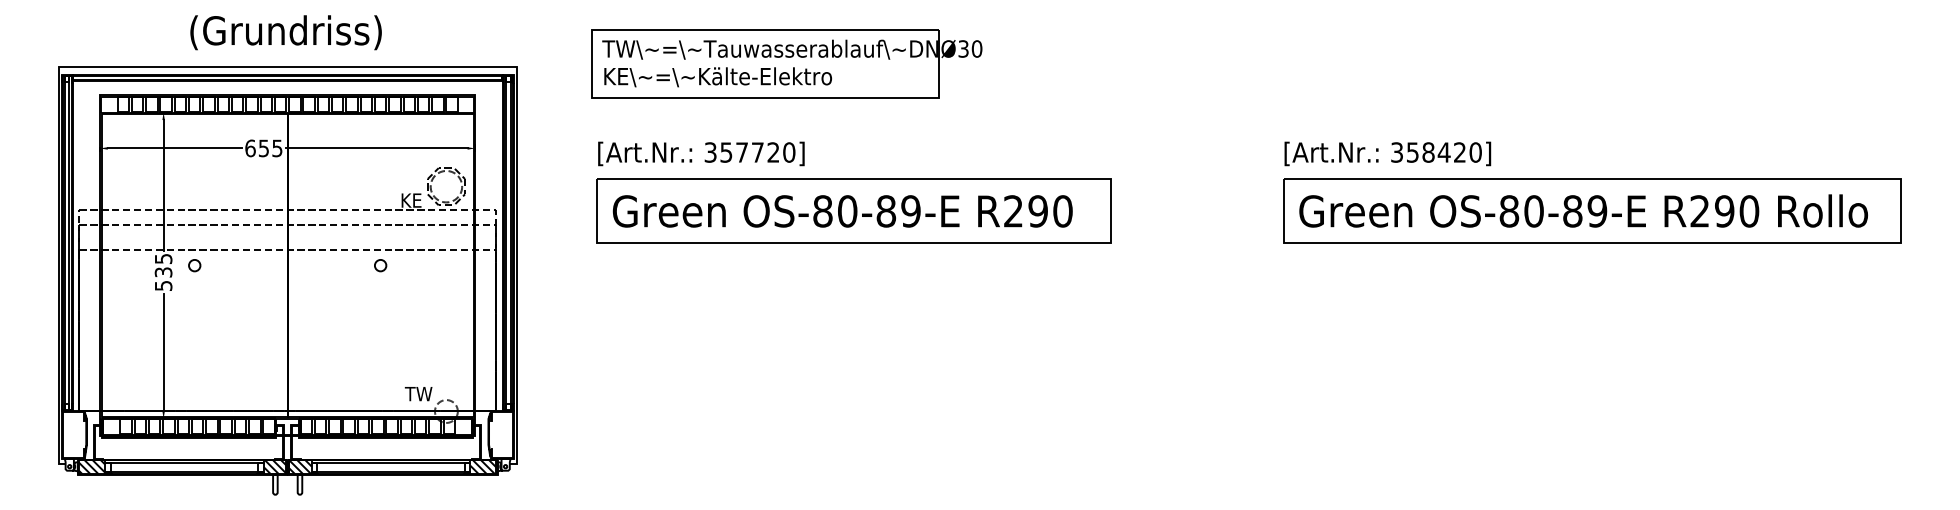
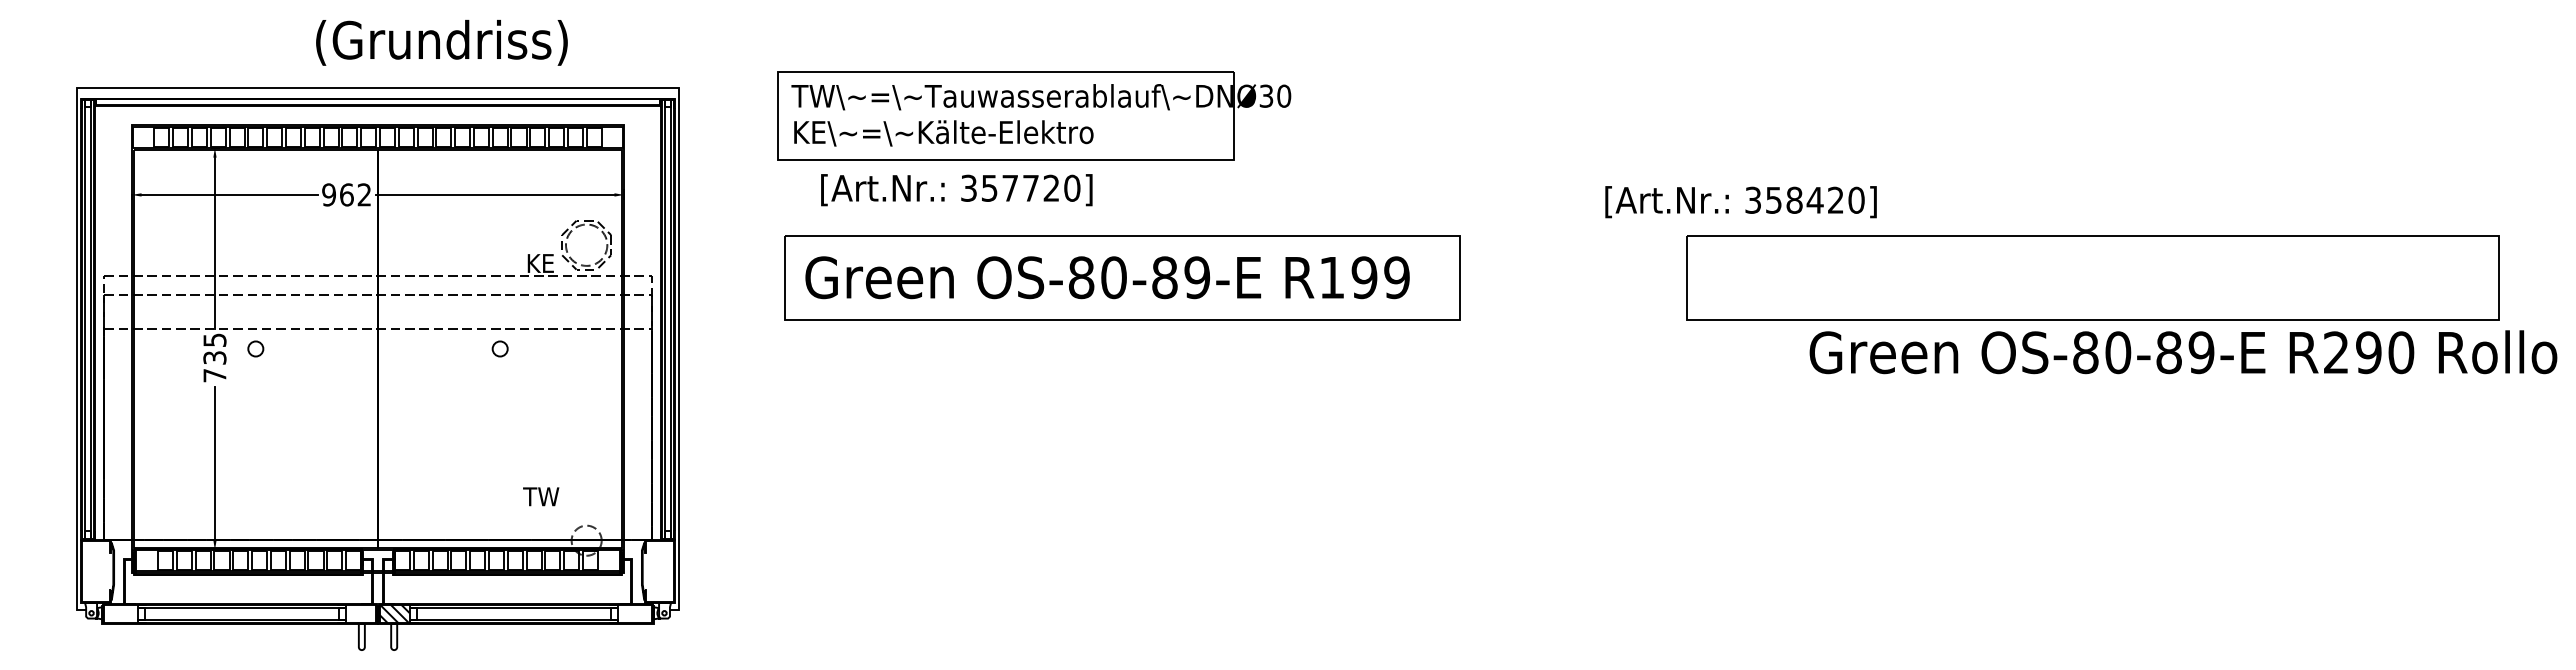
text: (285, 32) -> (441, 42), moved
part: (787, 63) -> (1034, 115), moved
text: (263, 148) -> (346, 194), 655 -> 962
text: (701, 154) -> (956, 190), moved
text: (1387, 154) -> (1740, 202), moved
text: (1038, 211) -> (1364, 277), R290 -> R199
text: (1583, 211) -> (2183, 352), moved
text: (163, 285) -> (214, 375), 535 -> 735
text: (418, 393) -> (541, 496), moved
hatch: (91, 467) -> (120, 614), removed
hatch: (275, 467) -> (361, 614), removed
hatch: (483, 467) -> (635, 614), removed

